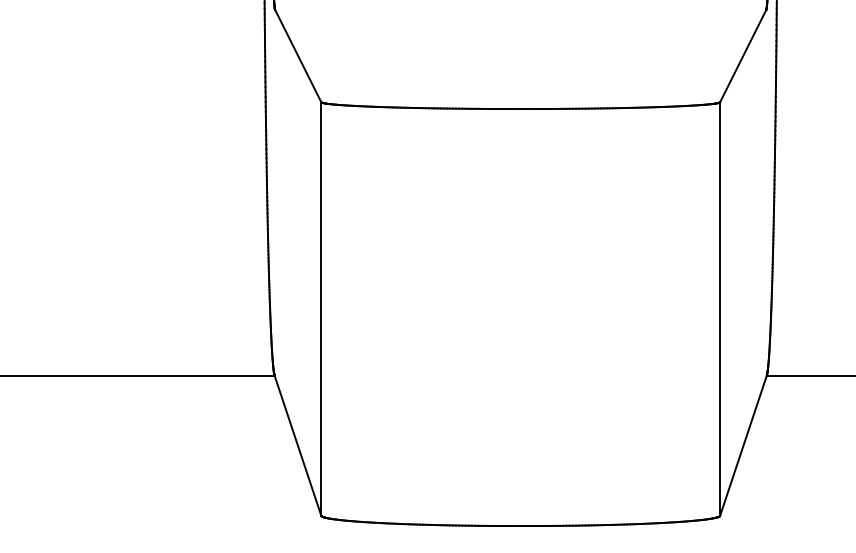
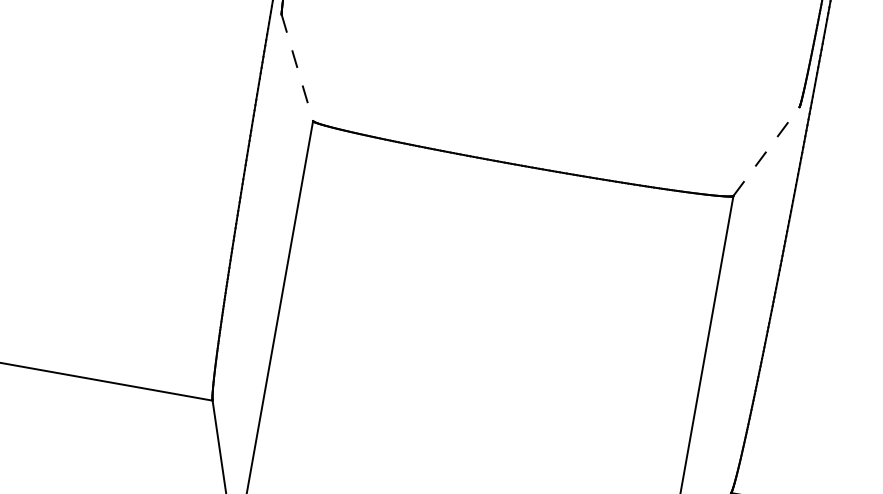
line: (298, 56) -> (297, 68), solid -> dashed
line: (743, 56) -> (766, 152), solid -> dashed

